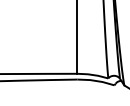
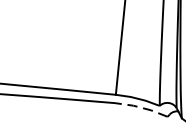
line: (95, 80) -> (140, 107), solid -> dashed

